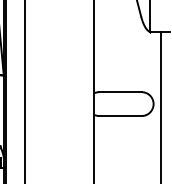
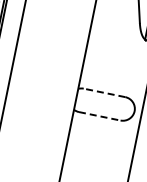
line: (119, 92) -> (103, 93), solid -> dashed
line: (120, 116) -> (99, 116), solid -> dashed

